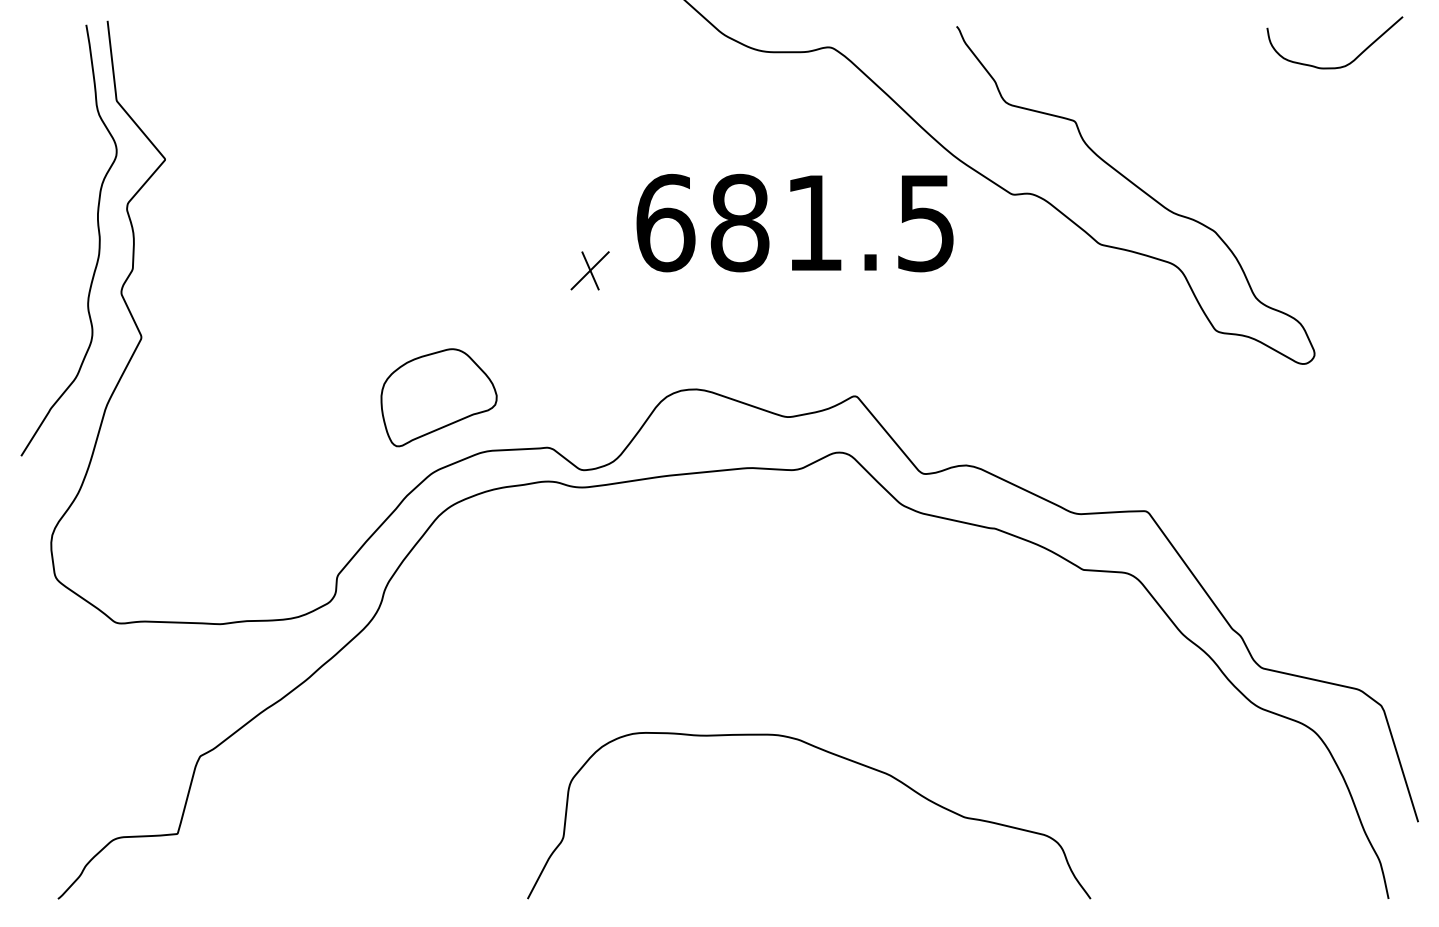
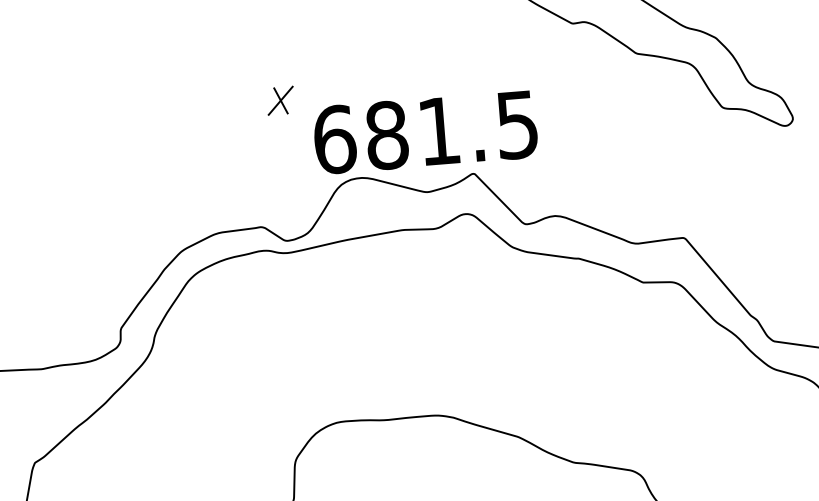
text: (794, 222) -> (425, 131), moved
part: (438, 397) -> (181, 198), removed

